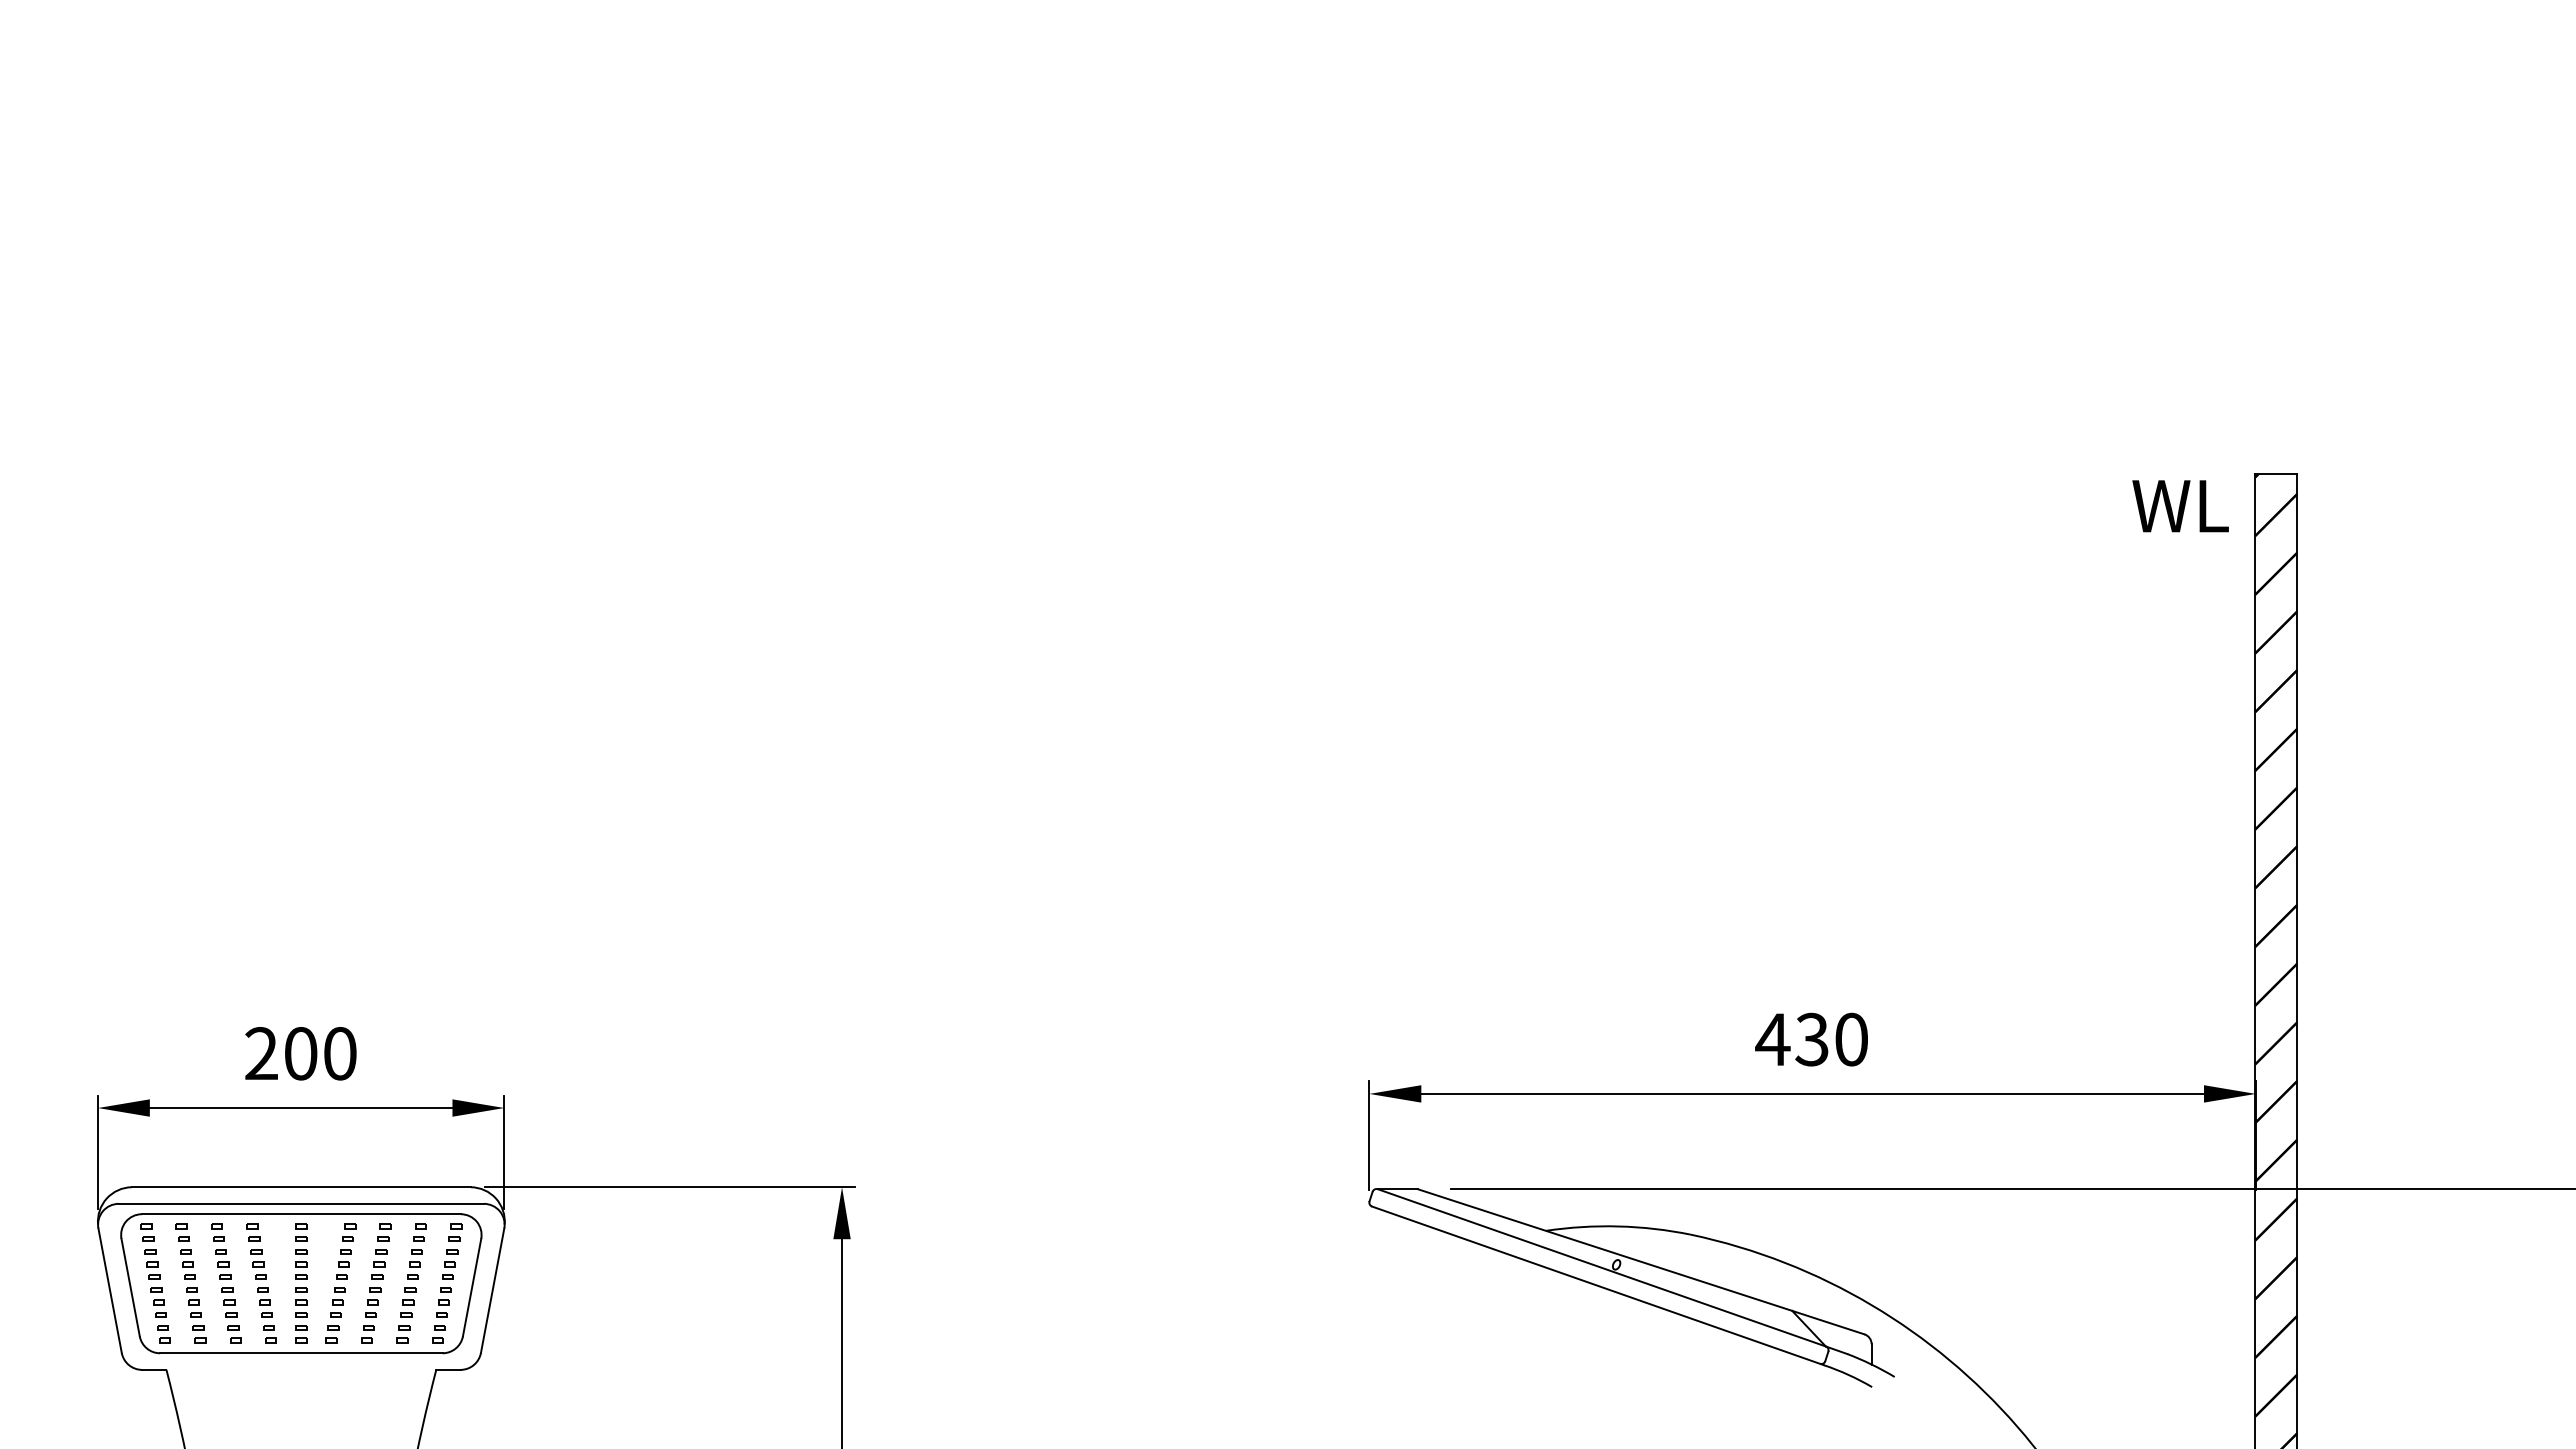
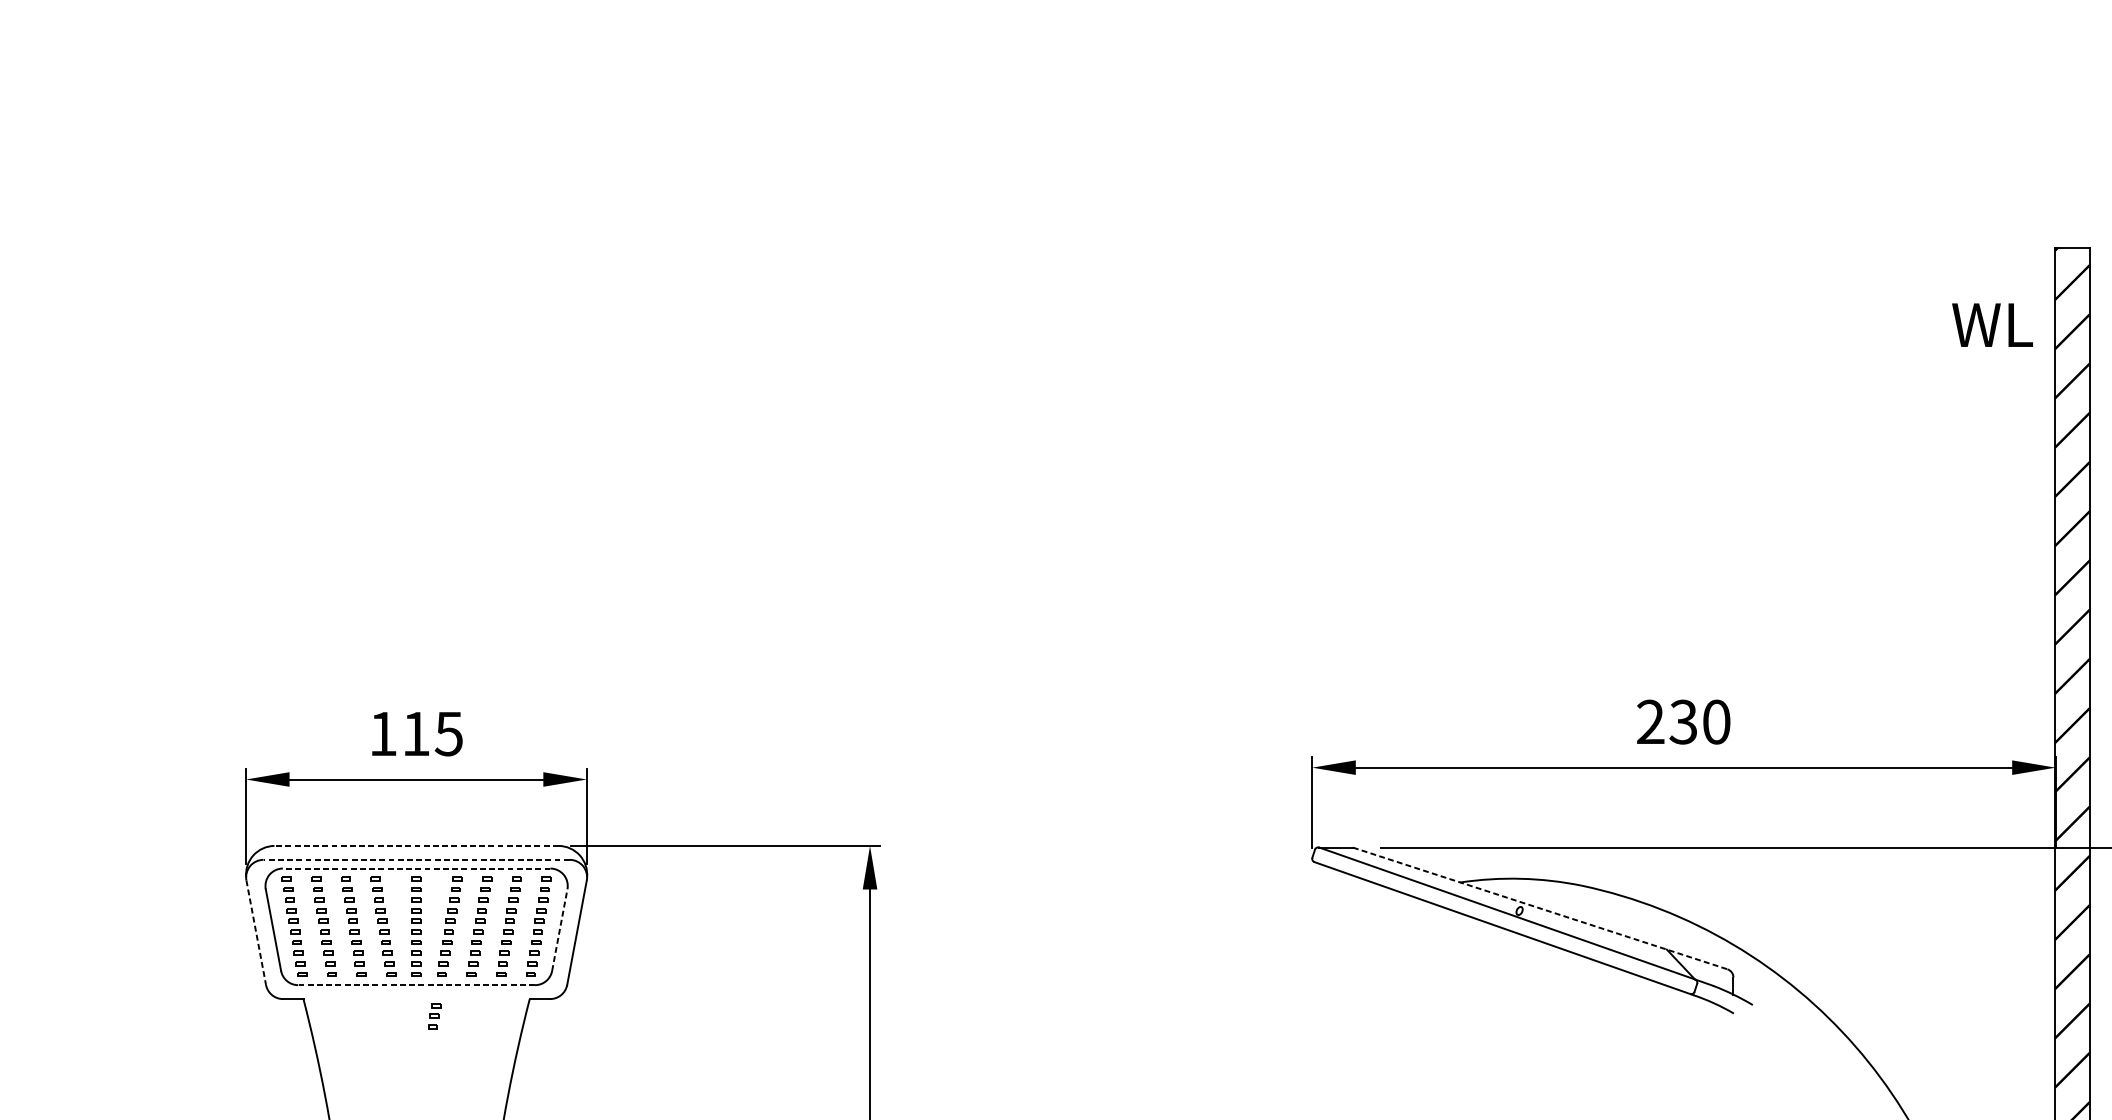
text: (2180, 506) -> (1992, 325), moved
text: (1772, 1038) -> (1650, 721), 430 -> 230
text: (300, 1053) -> (415, 733), 200 -> 115
line: (301, 1187) -> (416, 846), solid -> dashed
line: (301, 1203) -> (416, 859), solid -> dashed
line: (300, 1214) -> (415, 868), solid -> dashed
line: (1641, 1261) -> (1540, 908), solid -> dashed
line: (472, 1287) -> (560, 929), solid -> dashed
line: (110, 1291) -> (256, 933), solid -> dashed
line: (300, 1353) -> (415, 985), solid -> dashed
part: (322, 1390) -> (434, 1016), added

